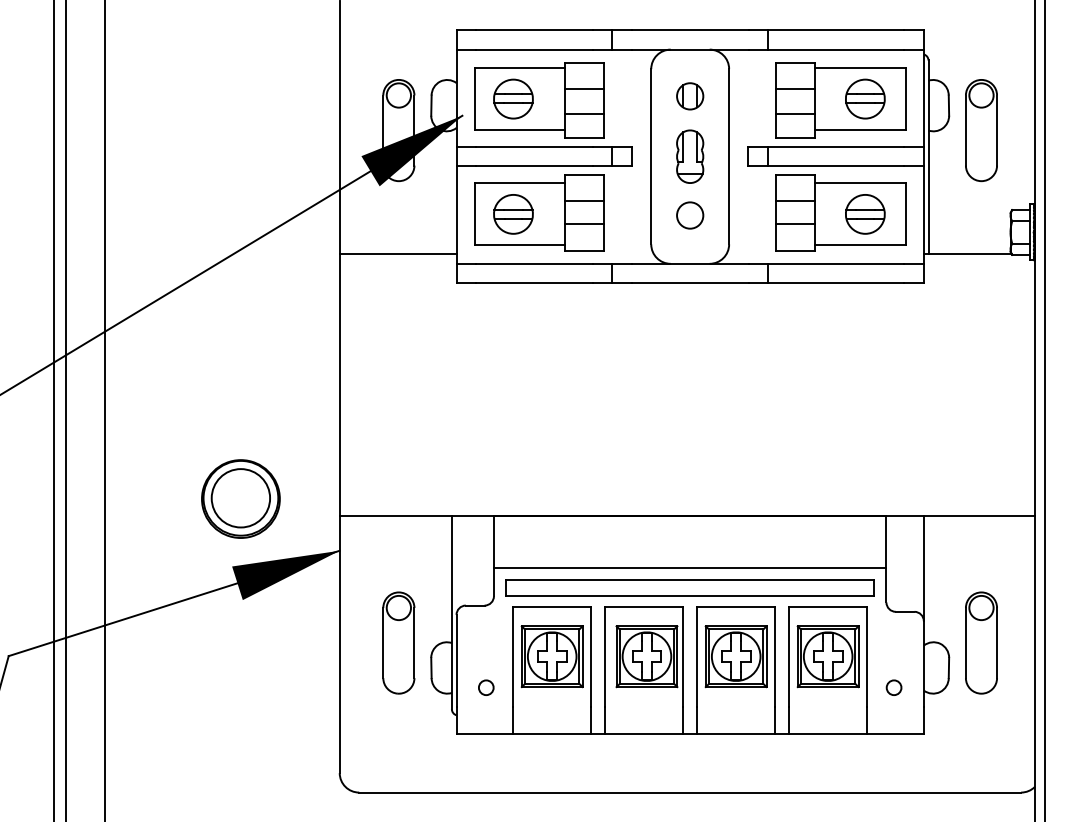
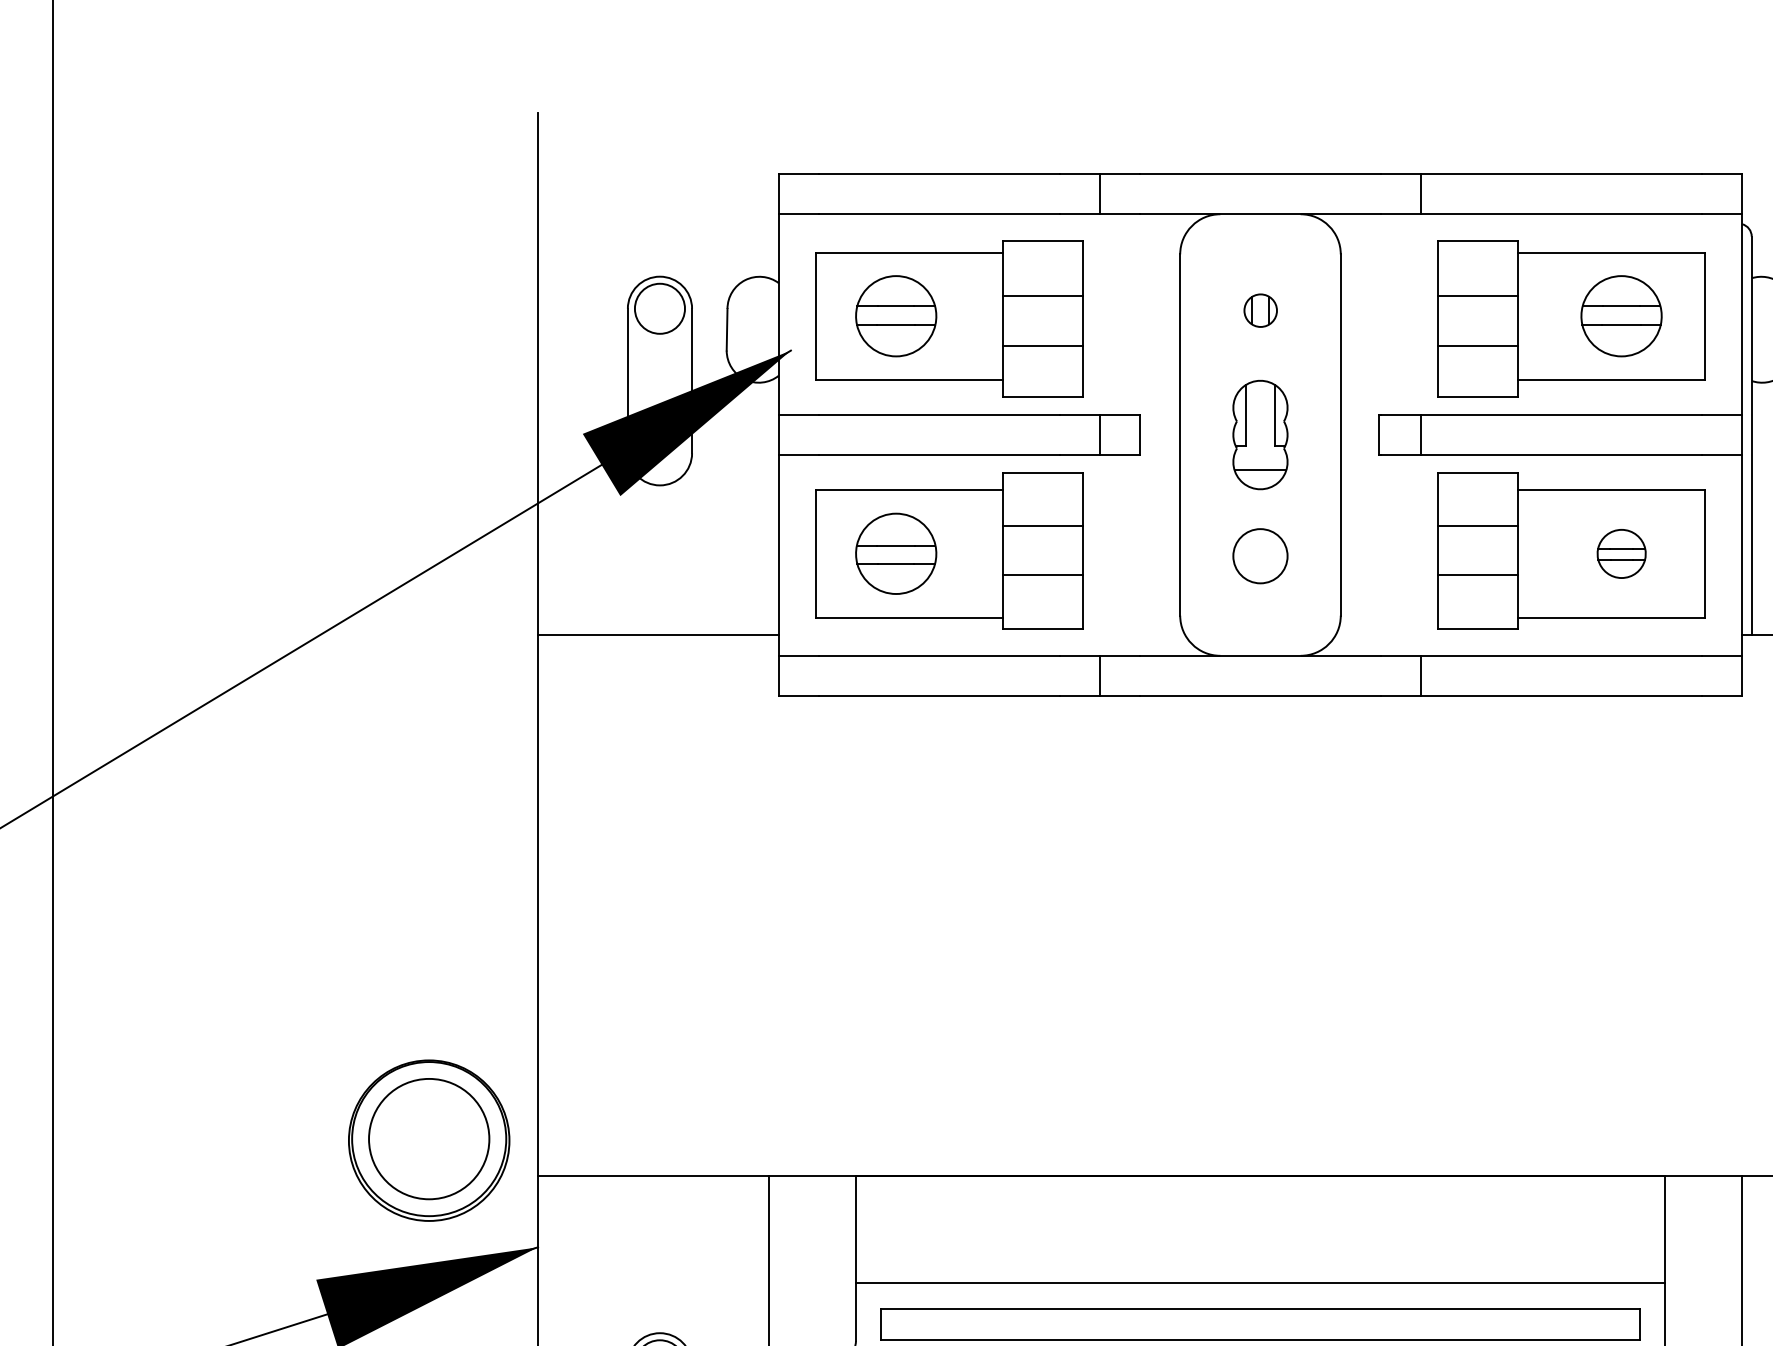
part: (690, 96) -> (1261, 310), size x0.6
part: (865, 214) -> (1621, 554), size x0.6
part: (240, 498) -> (428, 1139), moved

